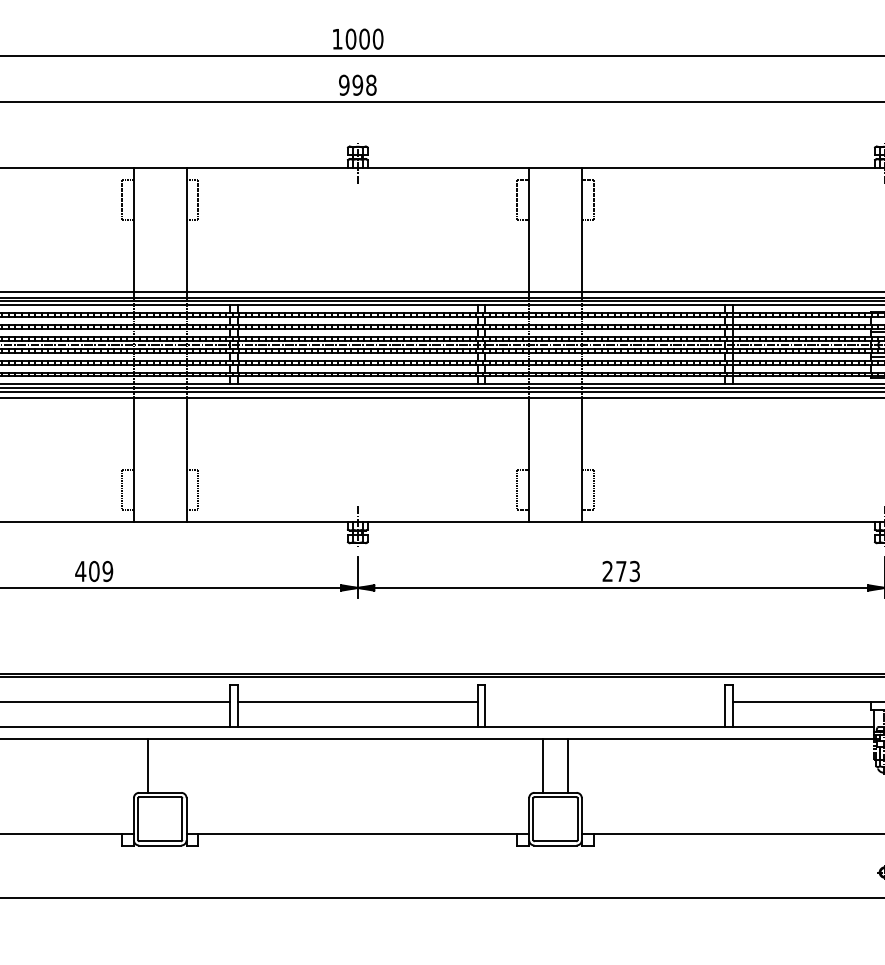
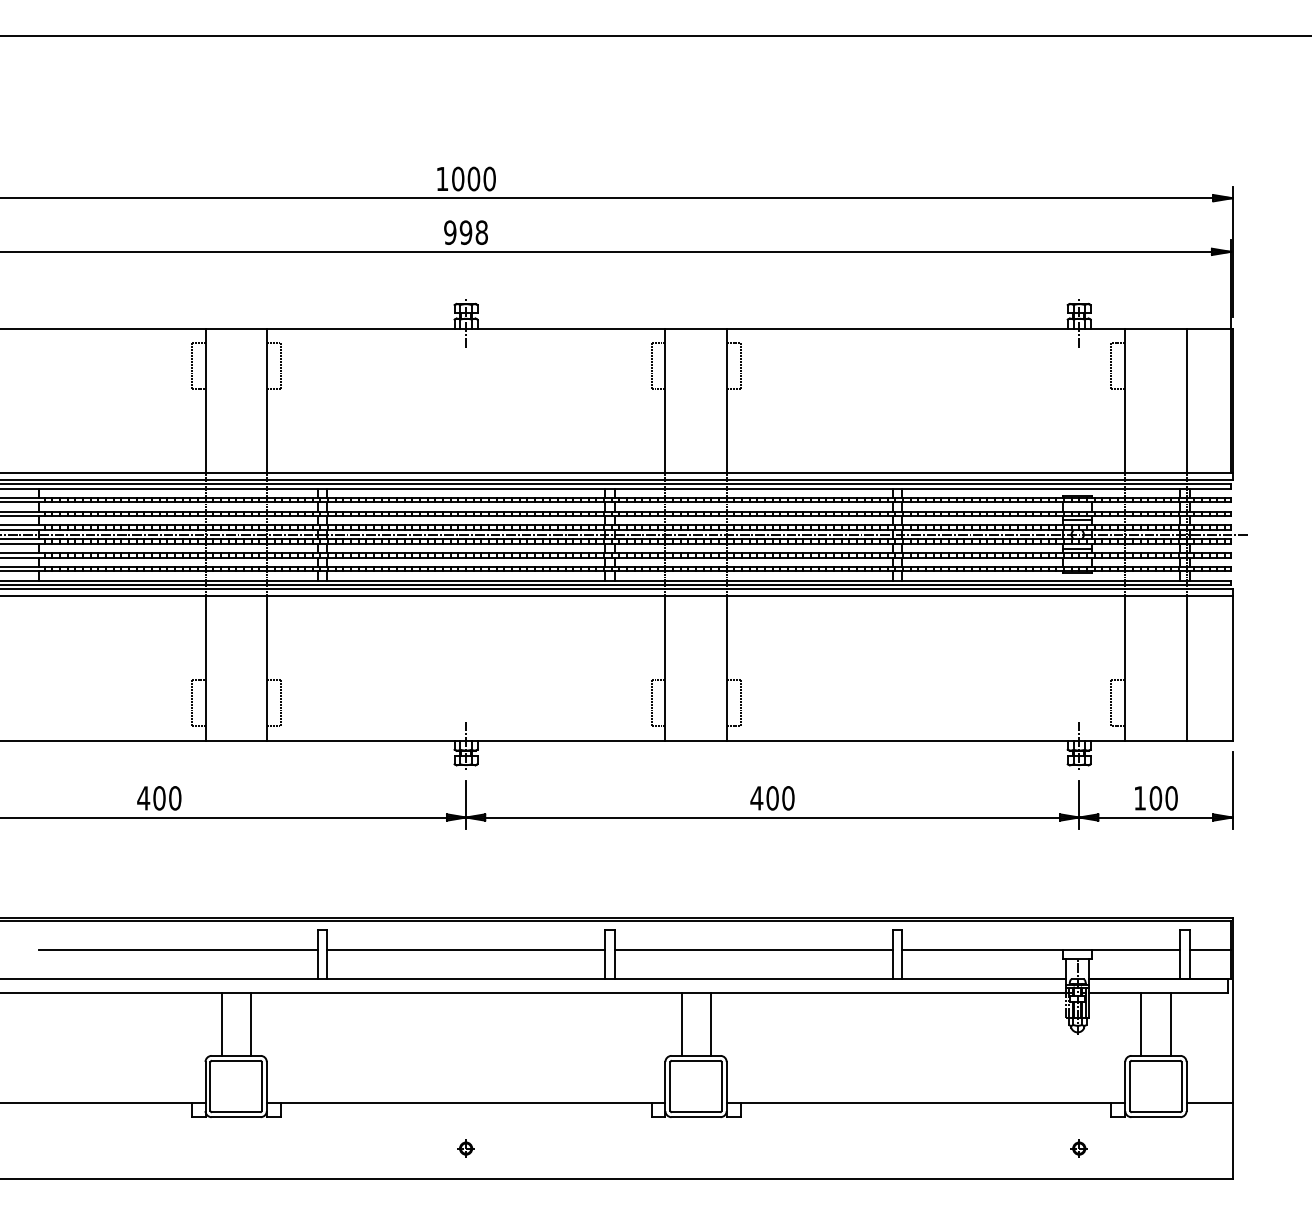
text: (108, 571) -> (175, 798), 409 -> 400
text: (621, 571) -> (772, 798), 273 -> 400
line: (604, 702) -> (753, 950), added
line: (172, 765) -> (250, 1024), added
part: (357, 872) -> (465, 1148), added

